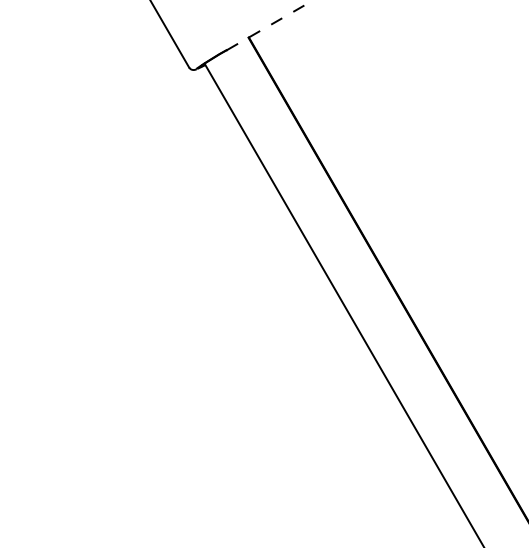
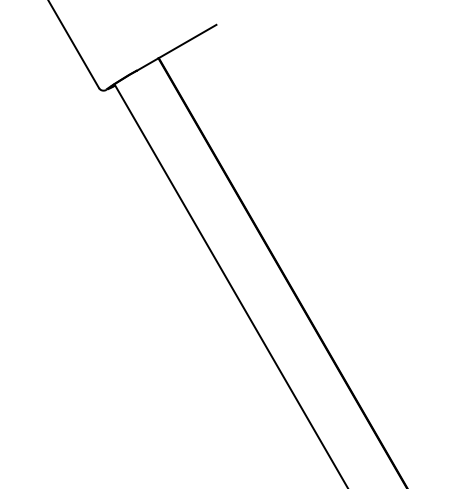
line: (266, 27) -> (176, 48), dashed -> solid

